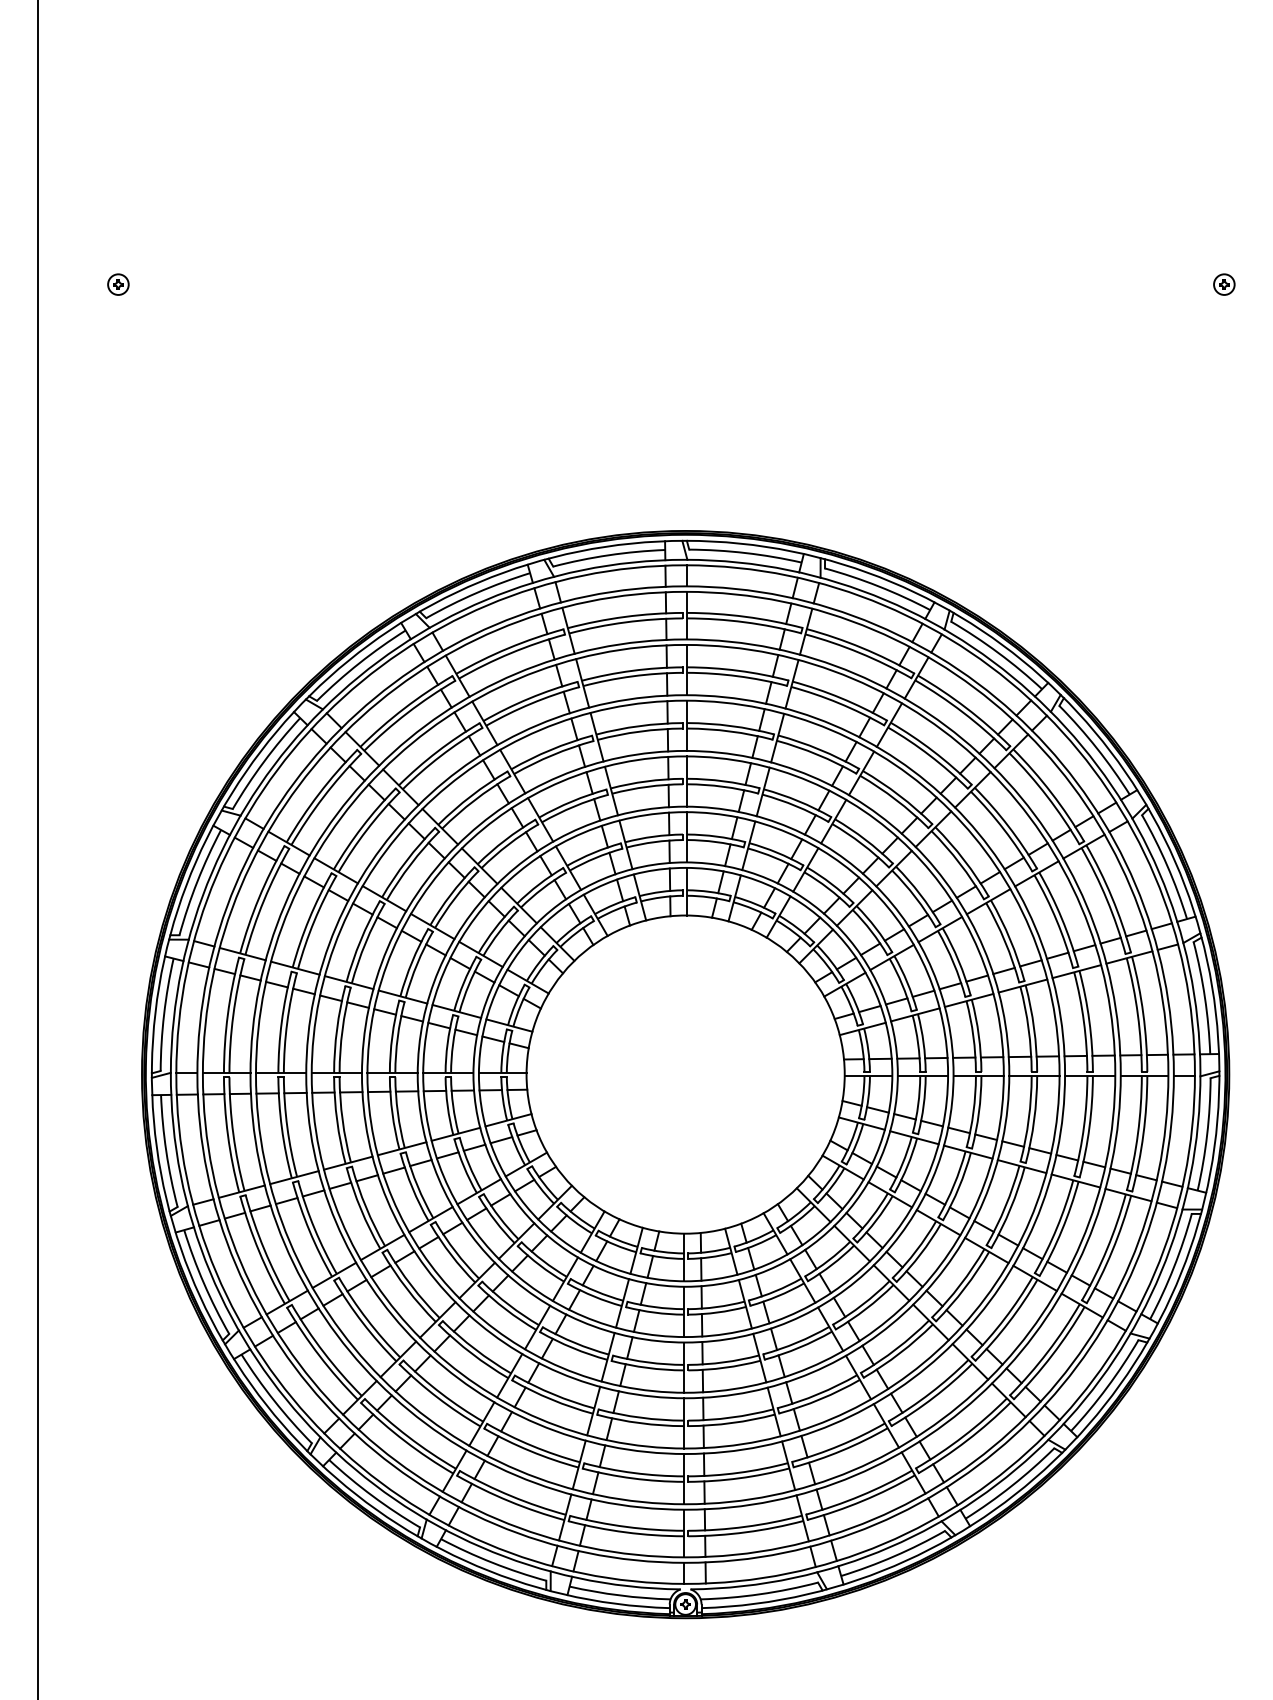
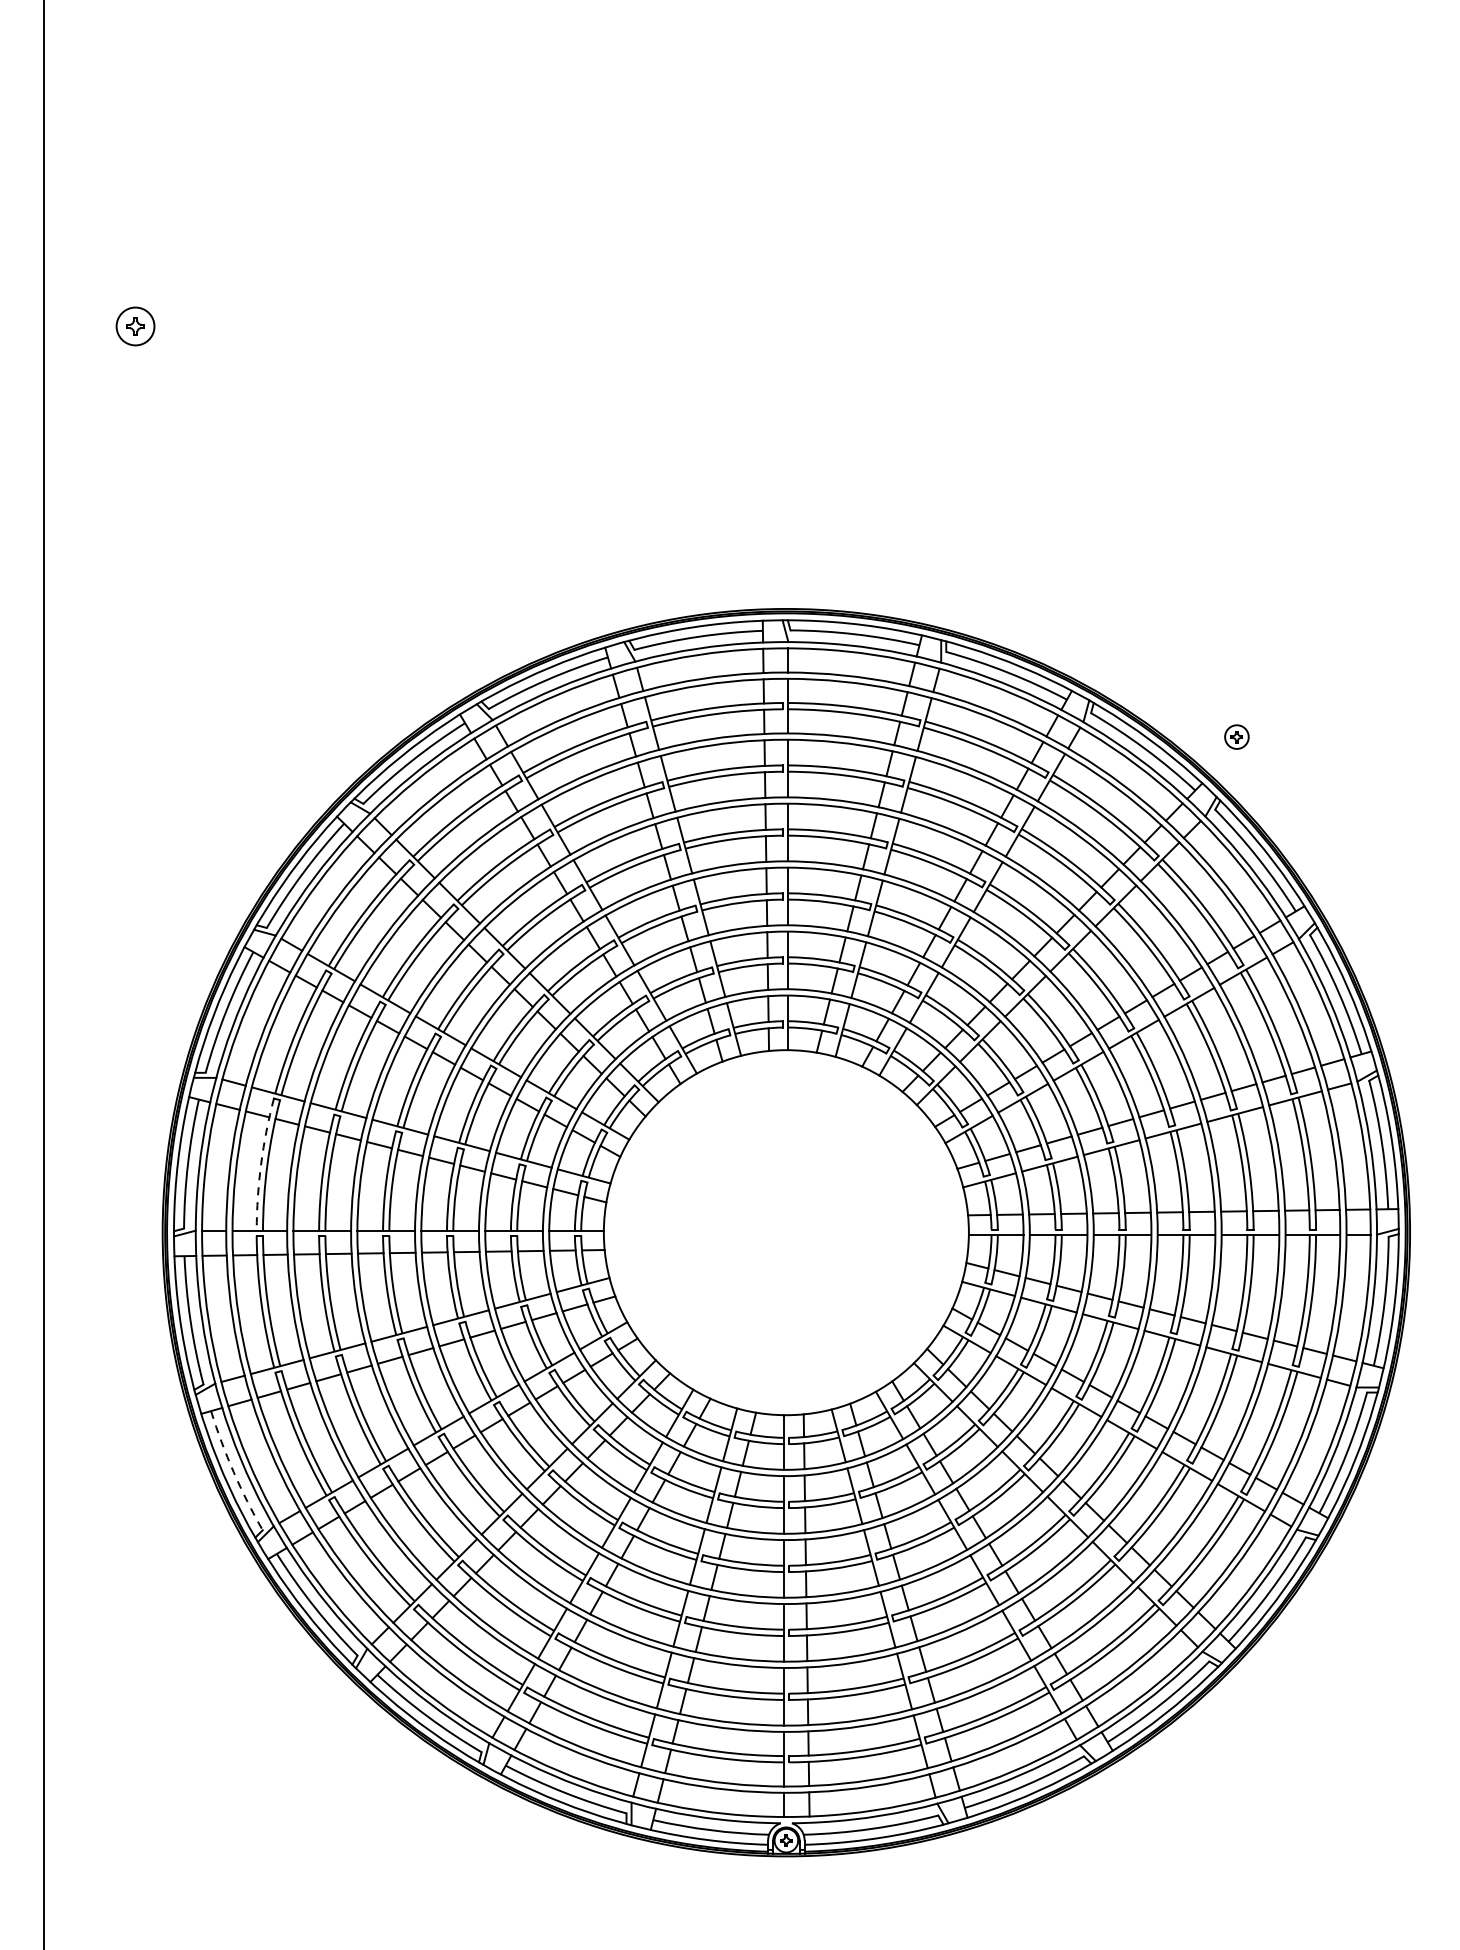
part: (118, 284) -> (135, 326), size x1.6
part: (1224, 284) -> (1237, 736), moved
arc: (227, 1014) -> (260, 1163), solid -> dashed
arc: (203, 1283) -> (233, 1472), solid -> dashed

